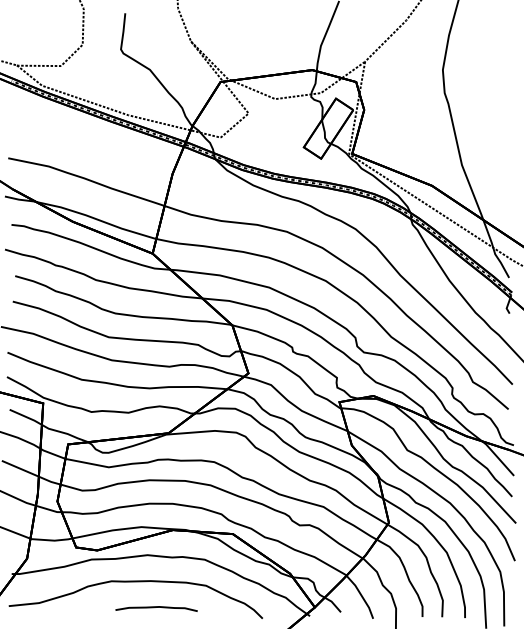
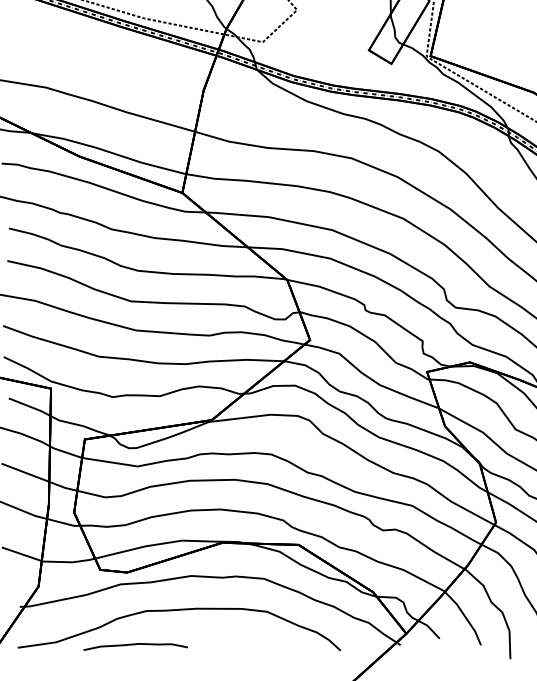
curve: (156, 607) -> (135, 644), moved

